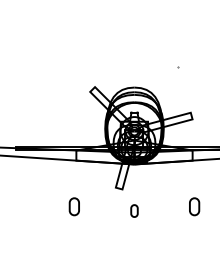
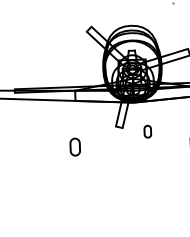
part: (134, 210) -> (147, 131), moved

